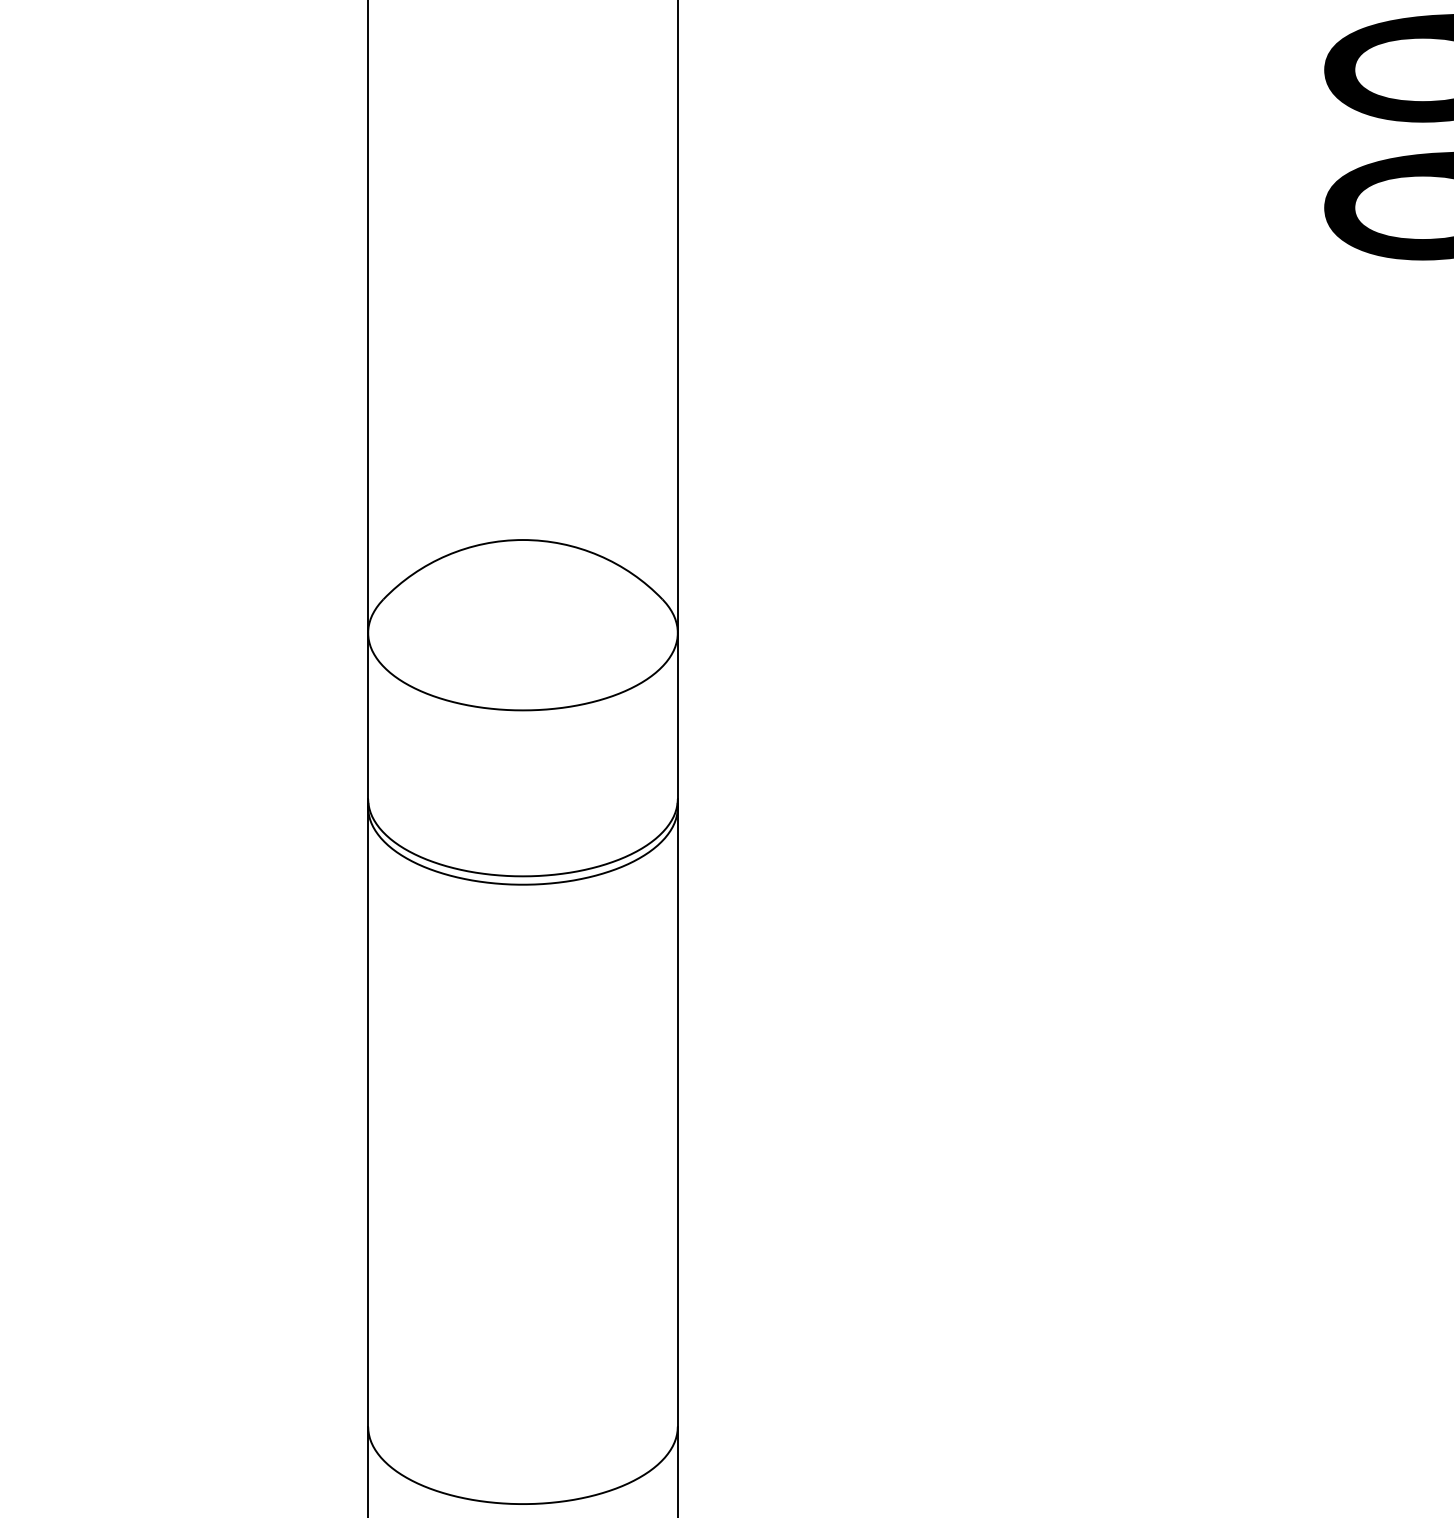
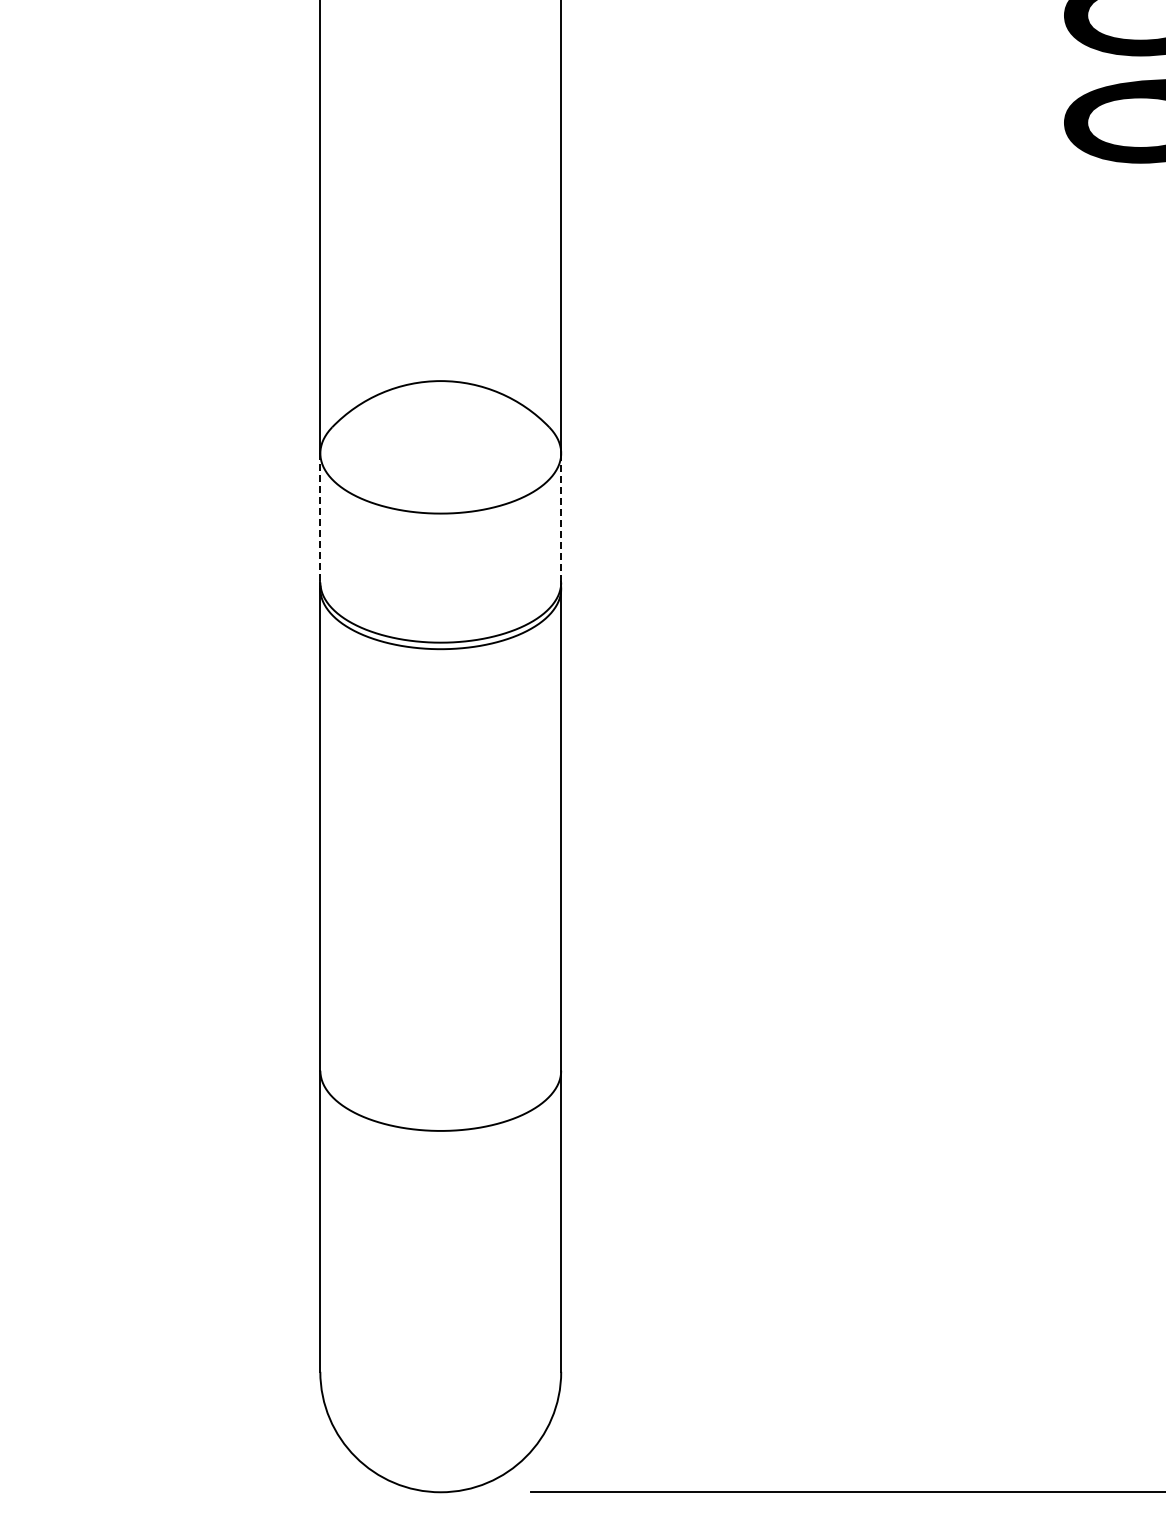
line: (368, 715) -> (320, 517), solid -> dashed
line: (678, 715) -> (561, 517), solid -> dashed

